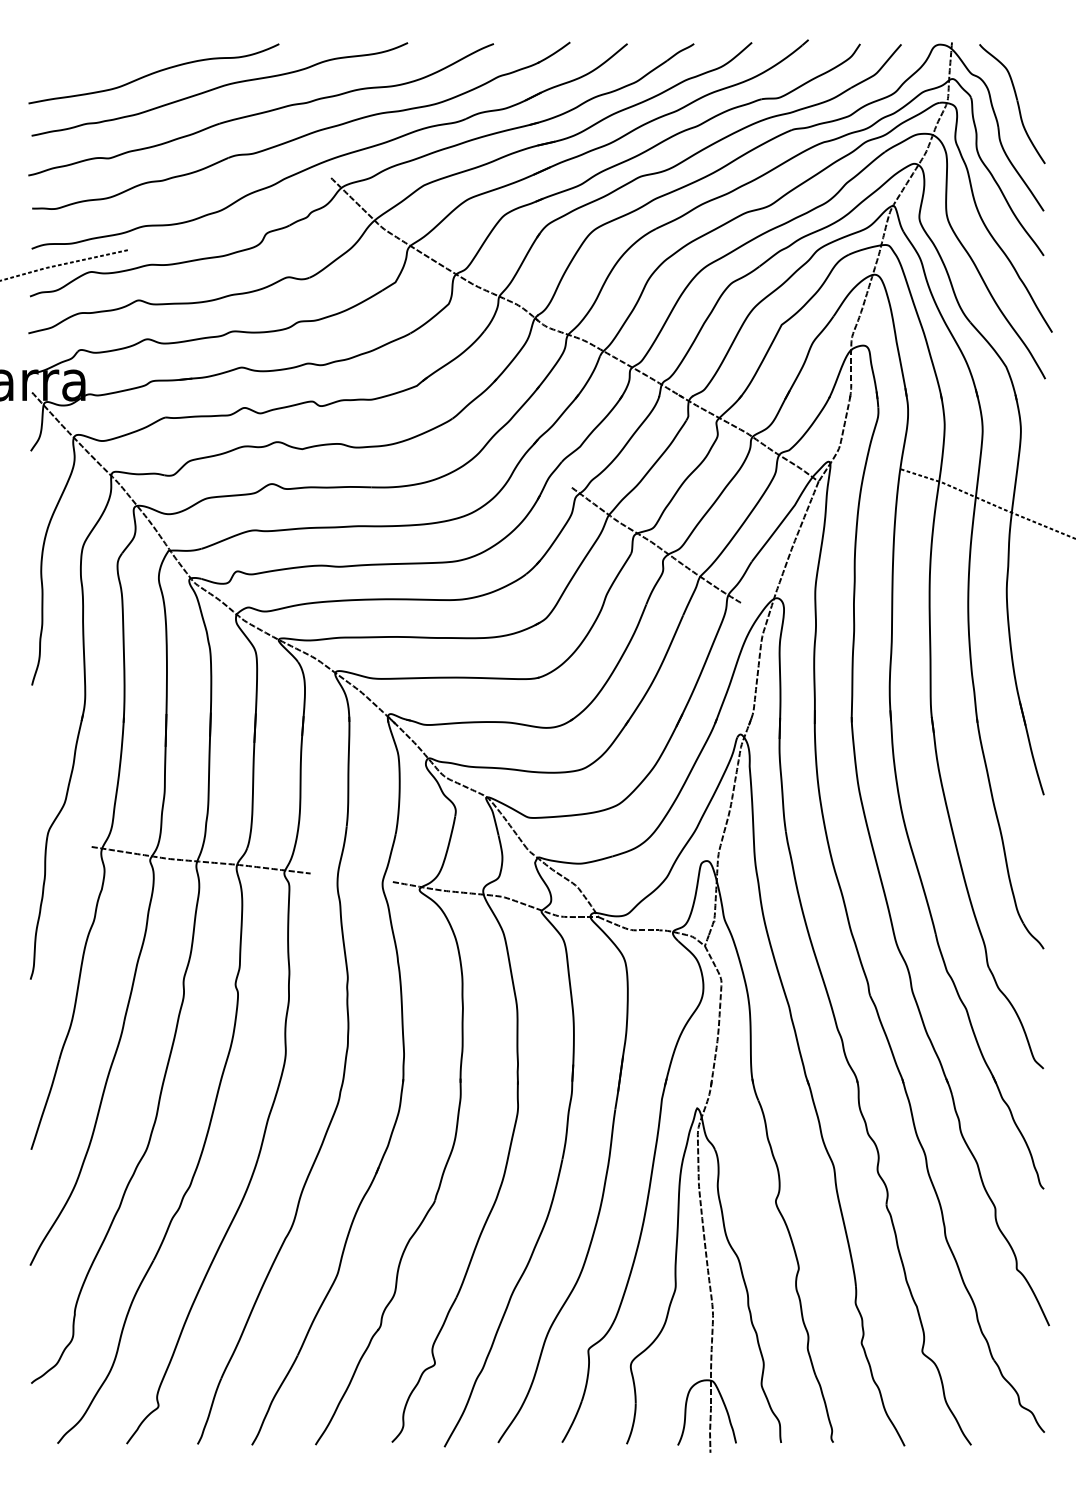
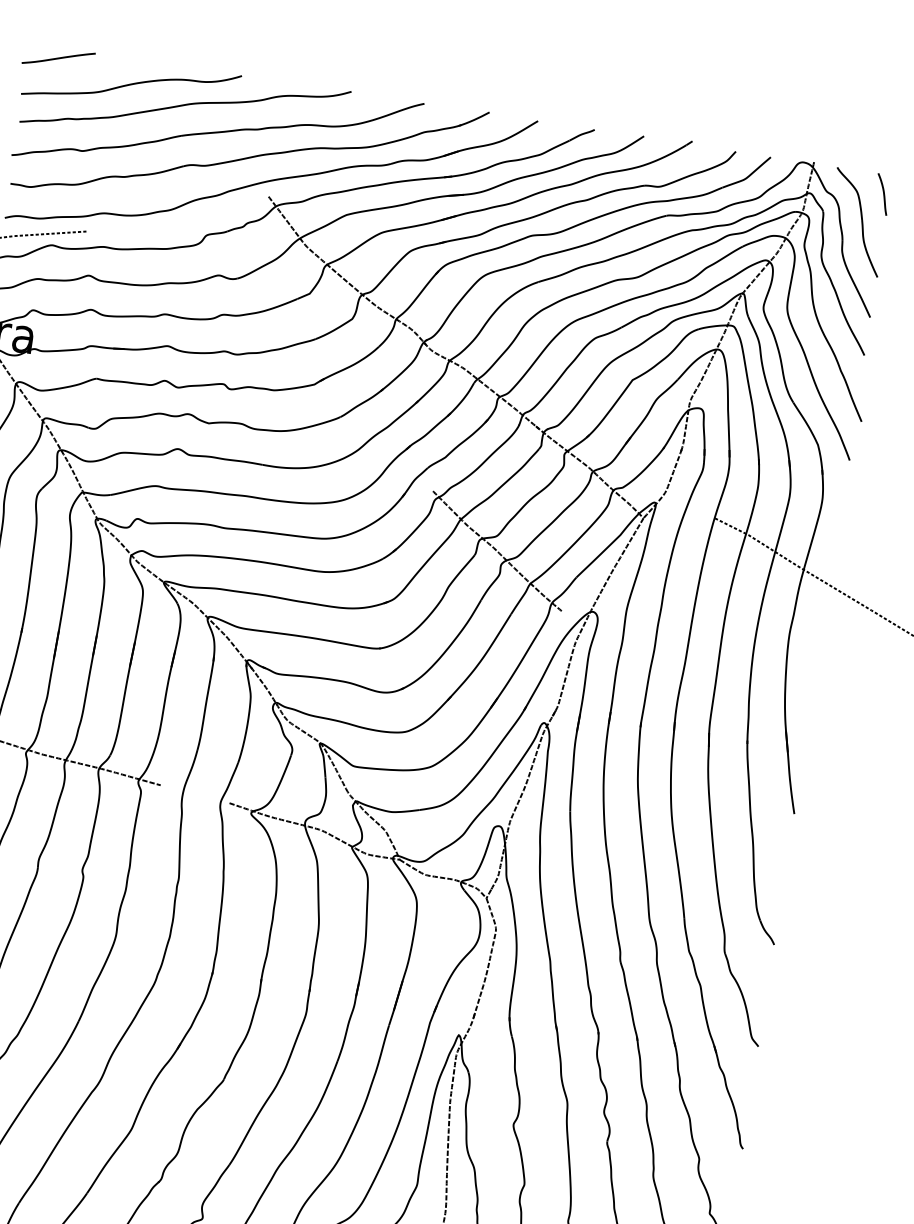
line: (65, 55) -> (58, 57), added
curve: (1037, 67) -> (883, 194), added

